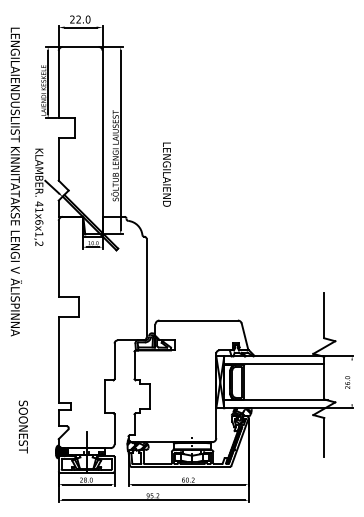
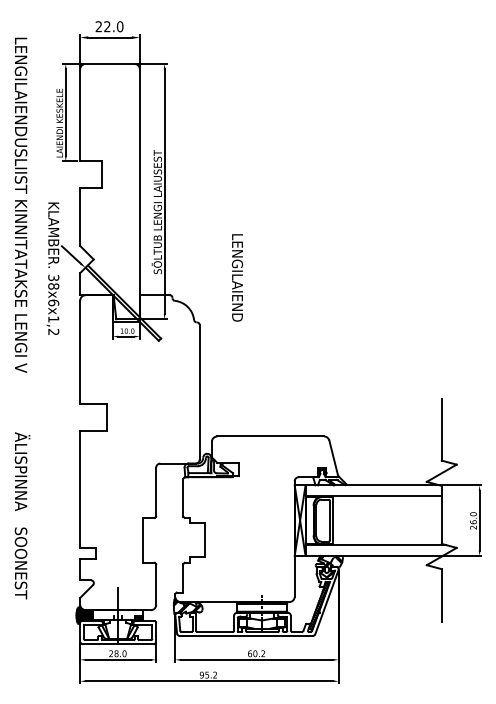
text: (166, 174) -> (237, 277), moved
text: (39, 206) -> (53, 281), 41x6x1,2 -> 38x6x1,2
text: (16, 307) -> (22, 471), moved
line: (352, 382) -> (479, 520), added
text: (22, 427) -> (20, 563), moved

